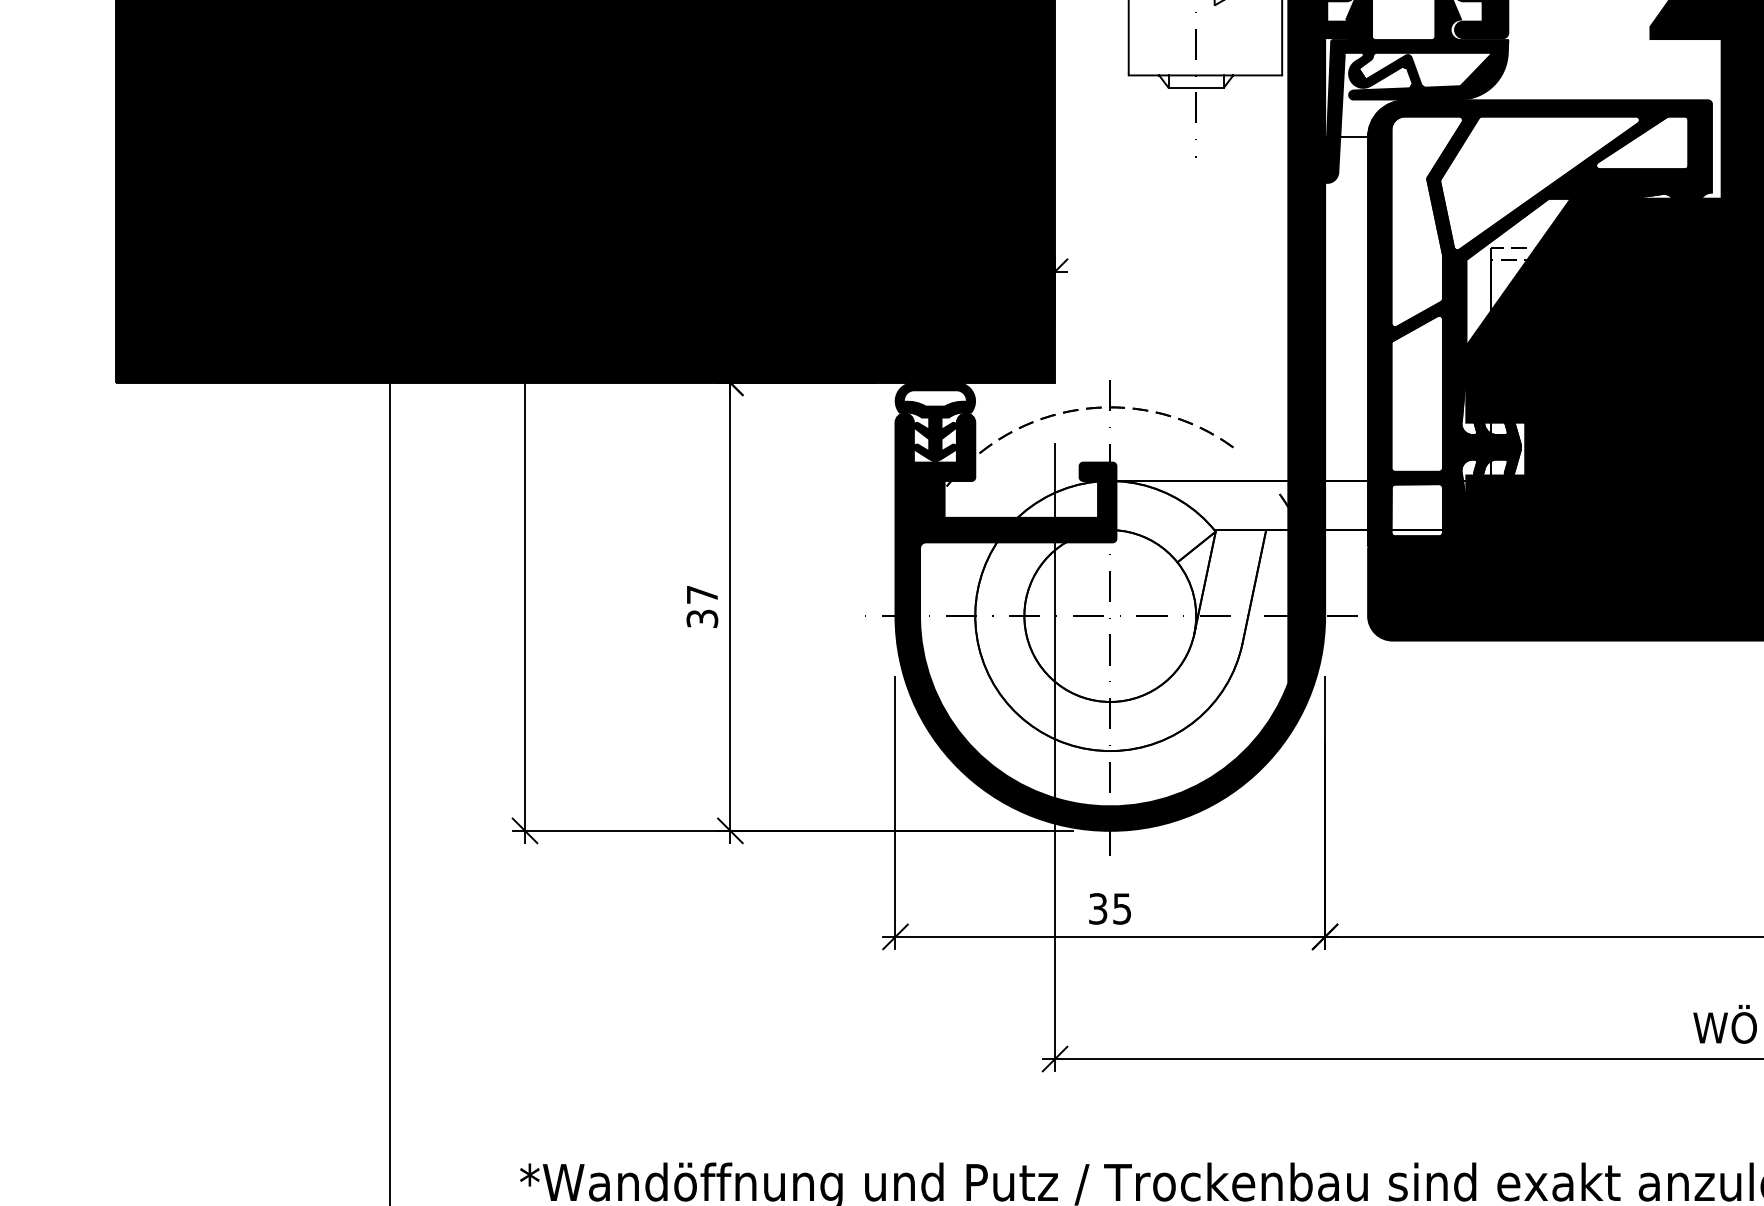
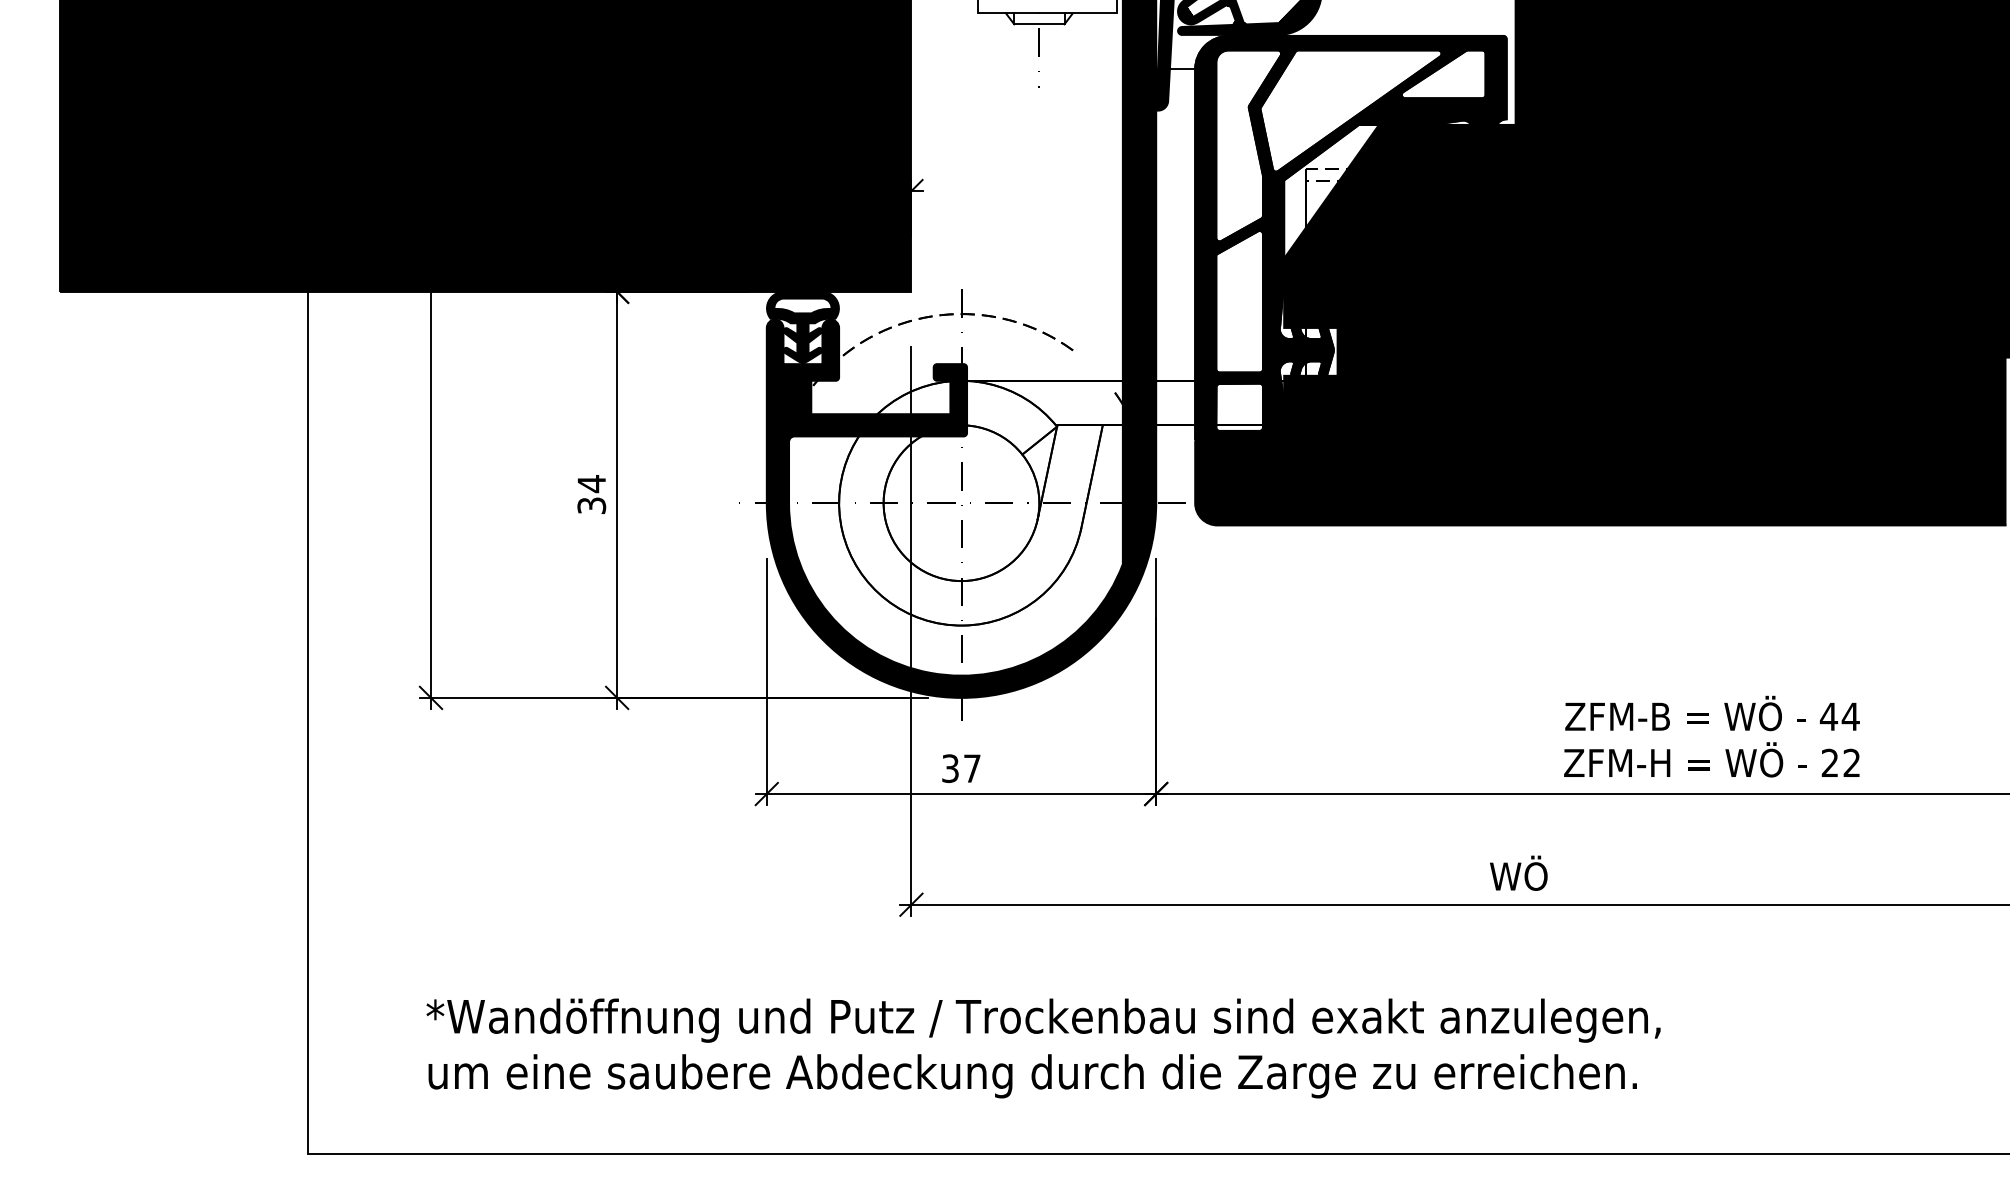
text: (702, 595) -> (591, 484), 37 -> 34
text: (1122, 908) -> (972, 768), 35 -> 37

